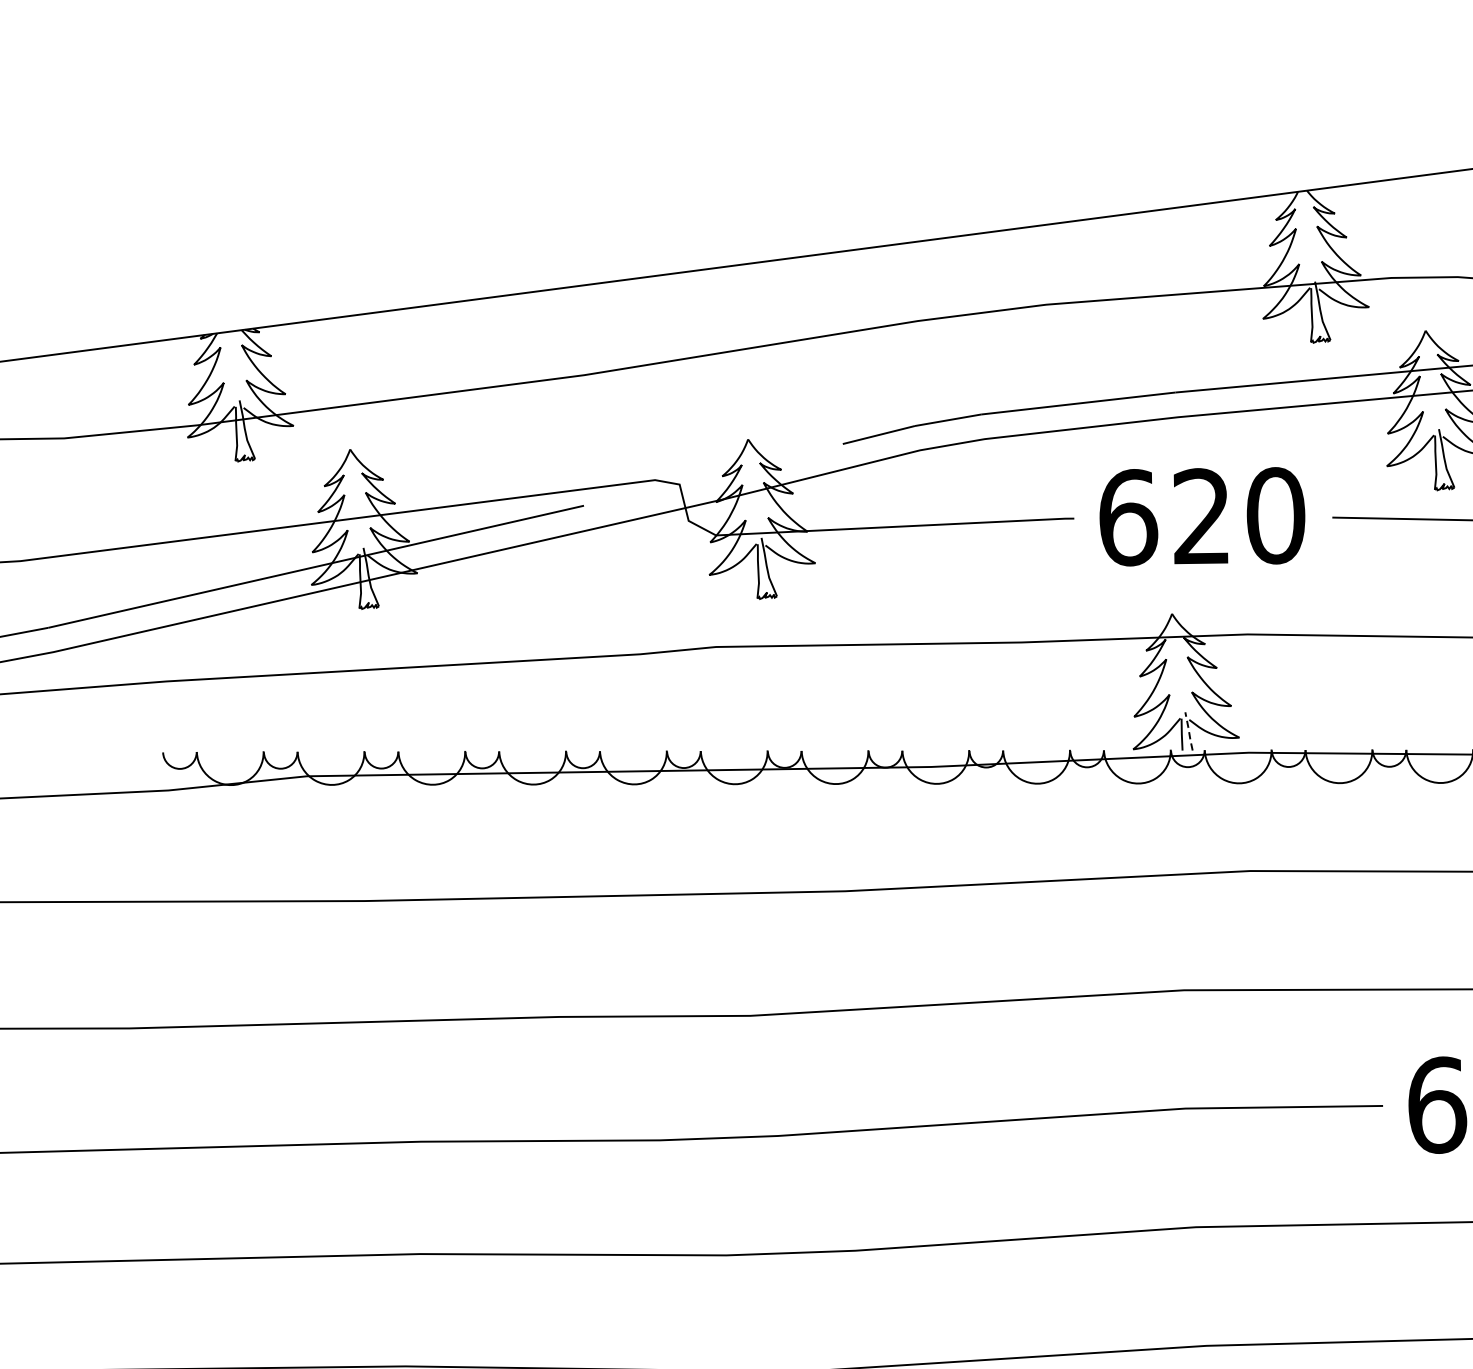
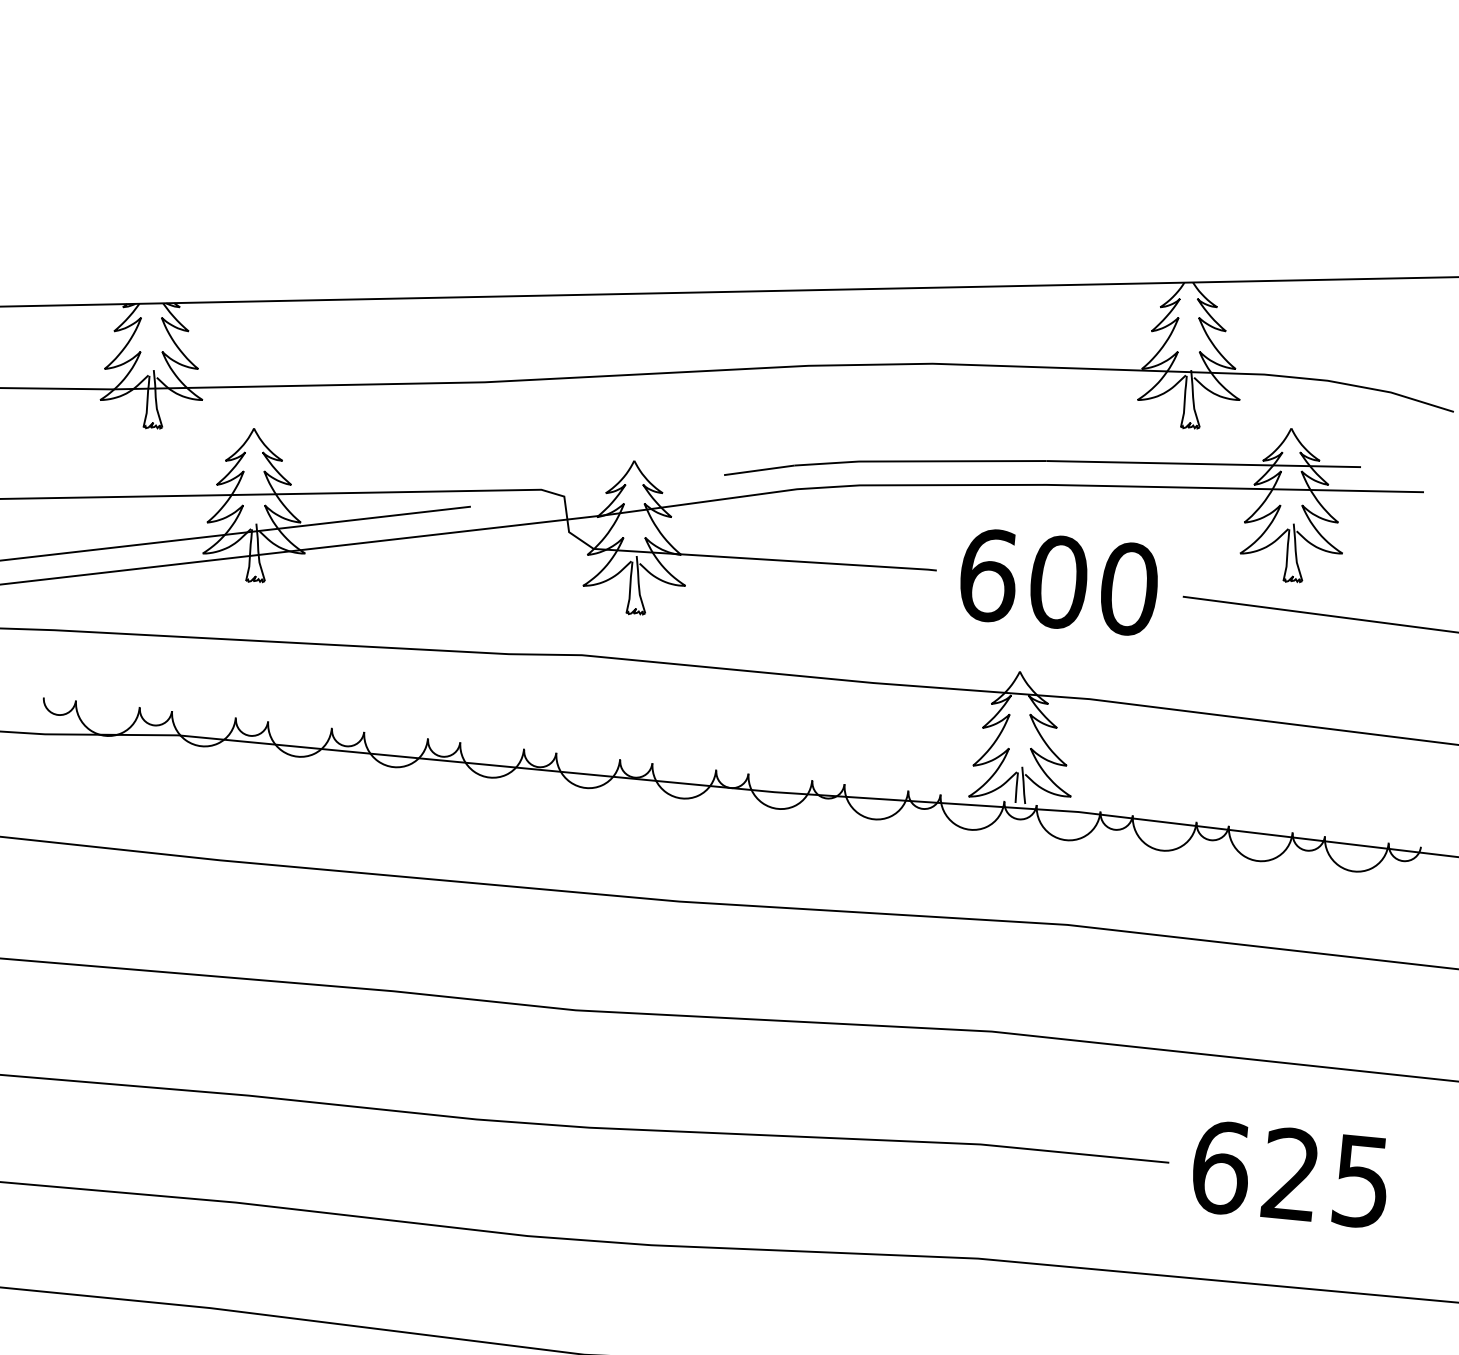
text: (1200, 517) -> (1057, 582), 620 -> 600
line: (1188, 731) -> (1023, 785), dashed -> solid

